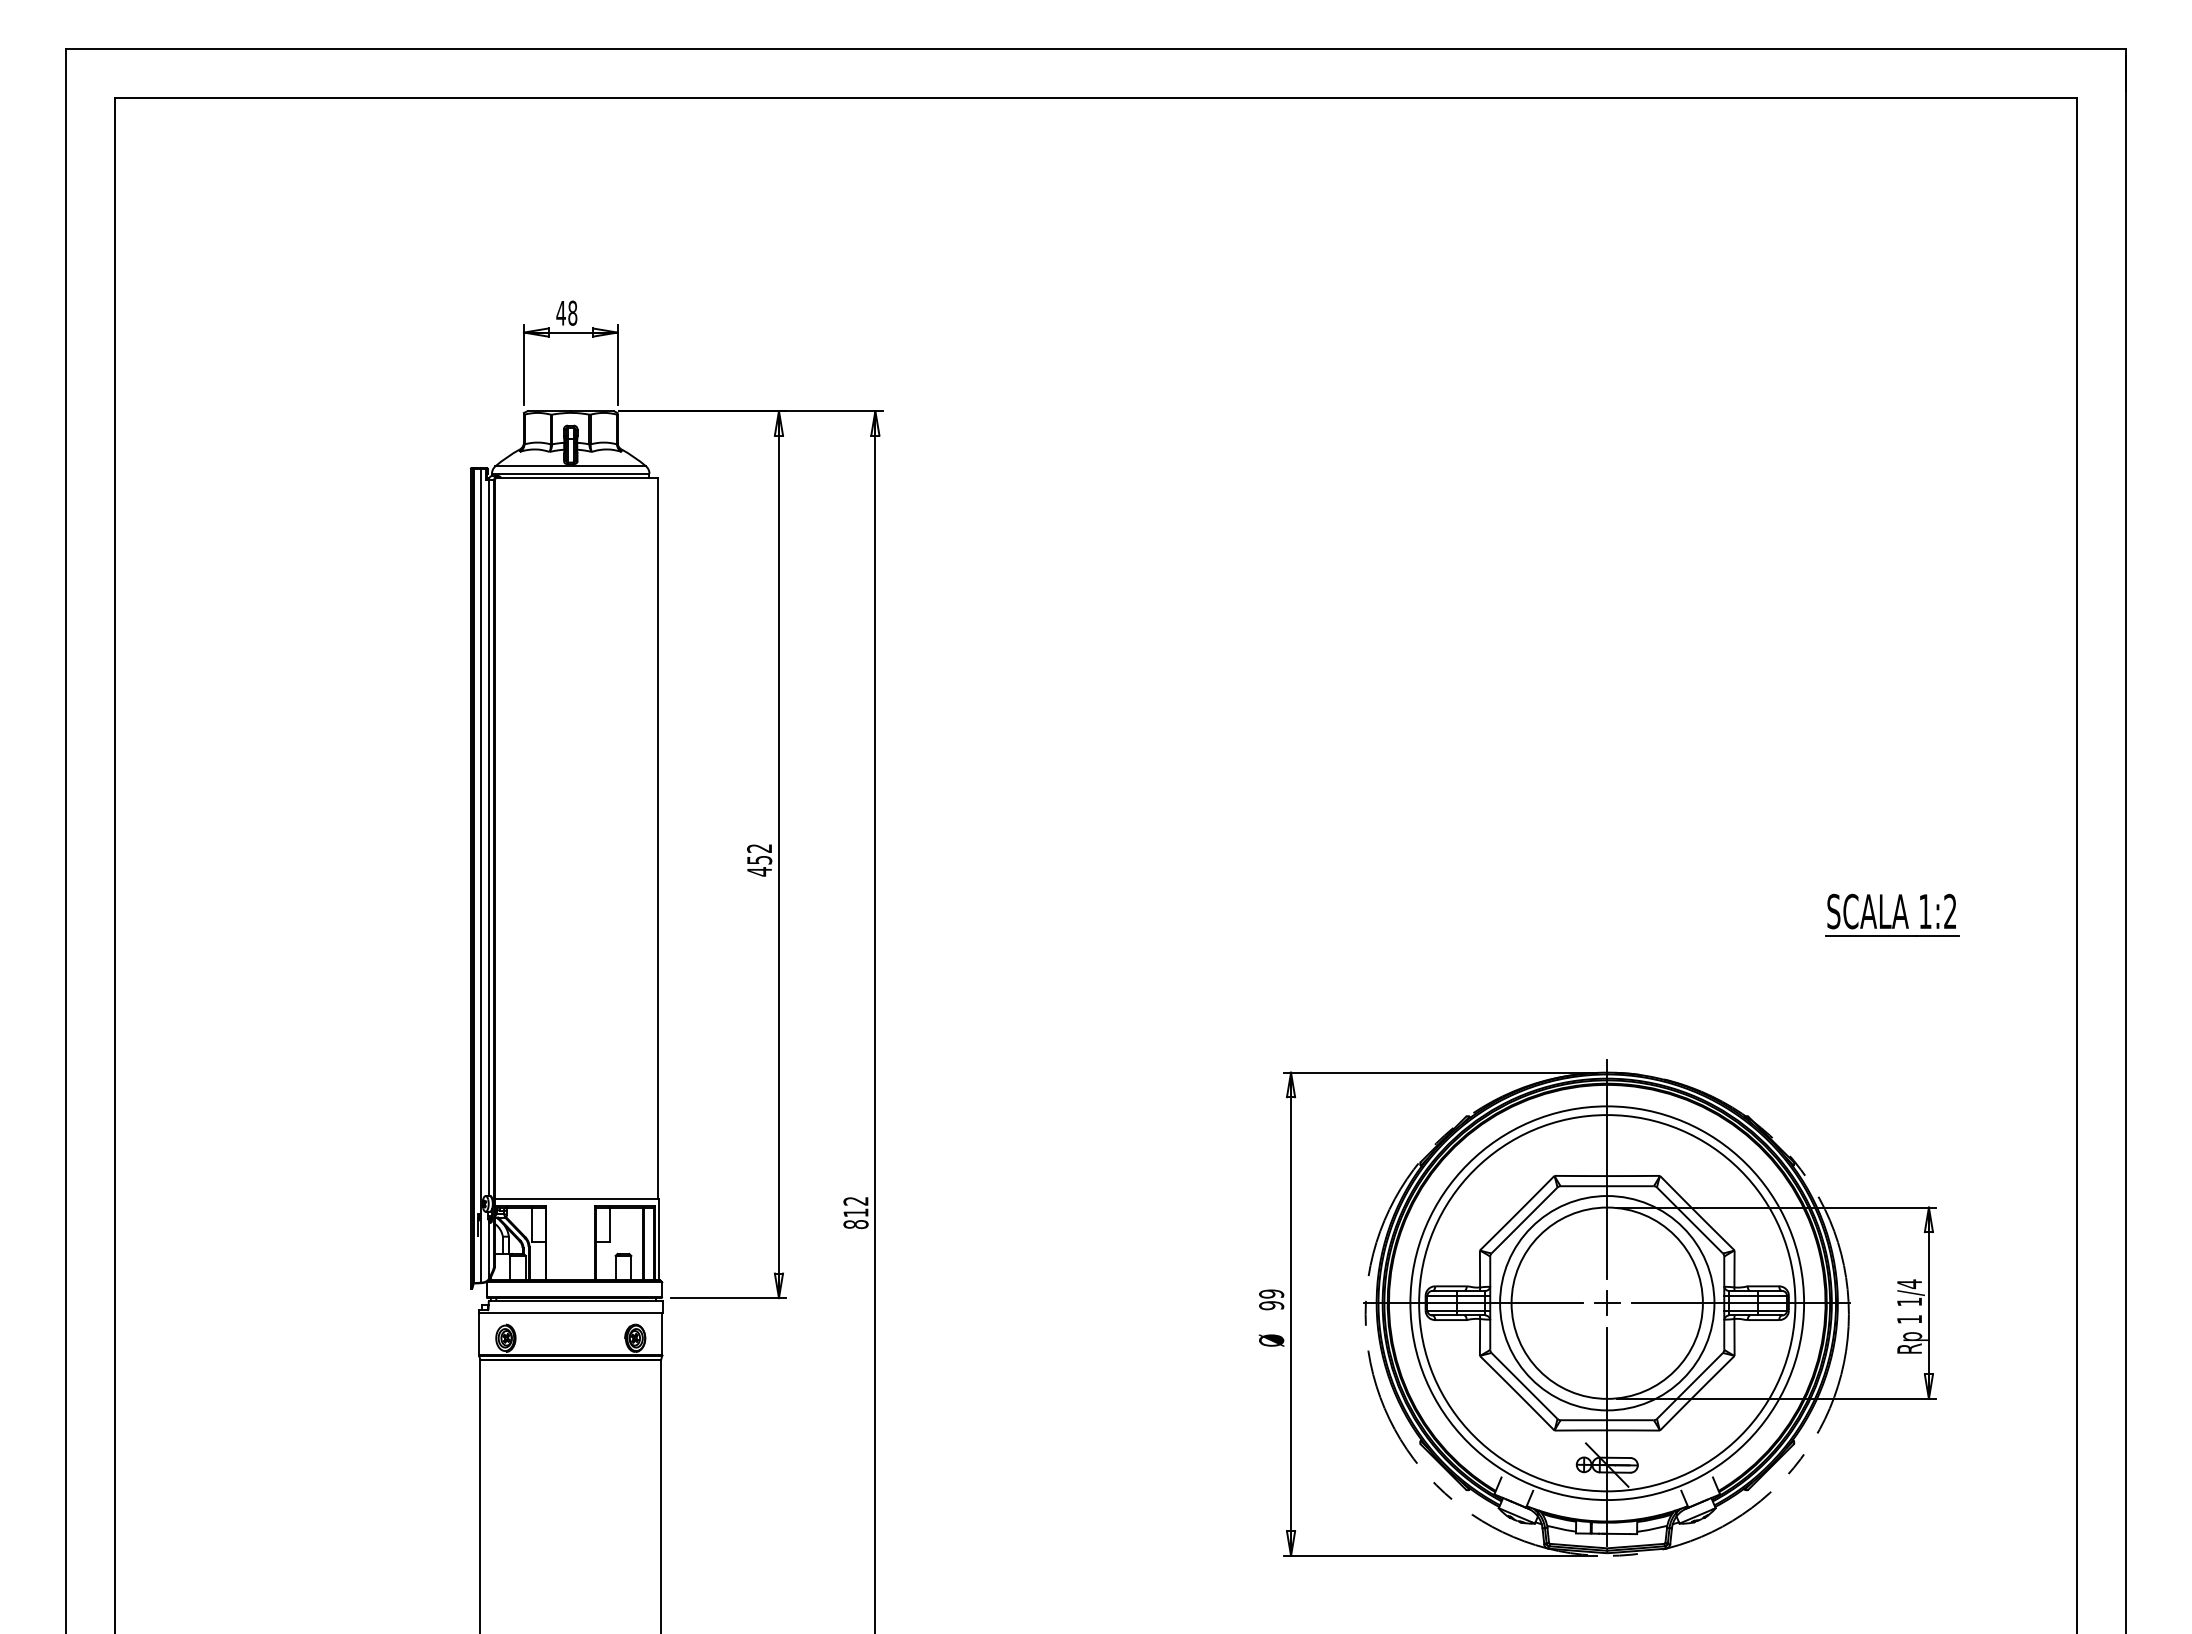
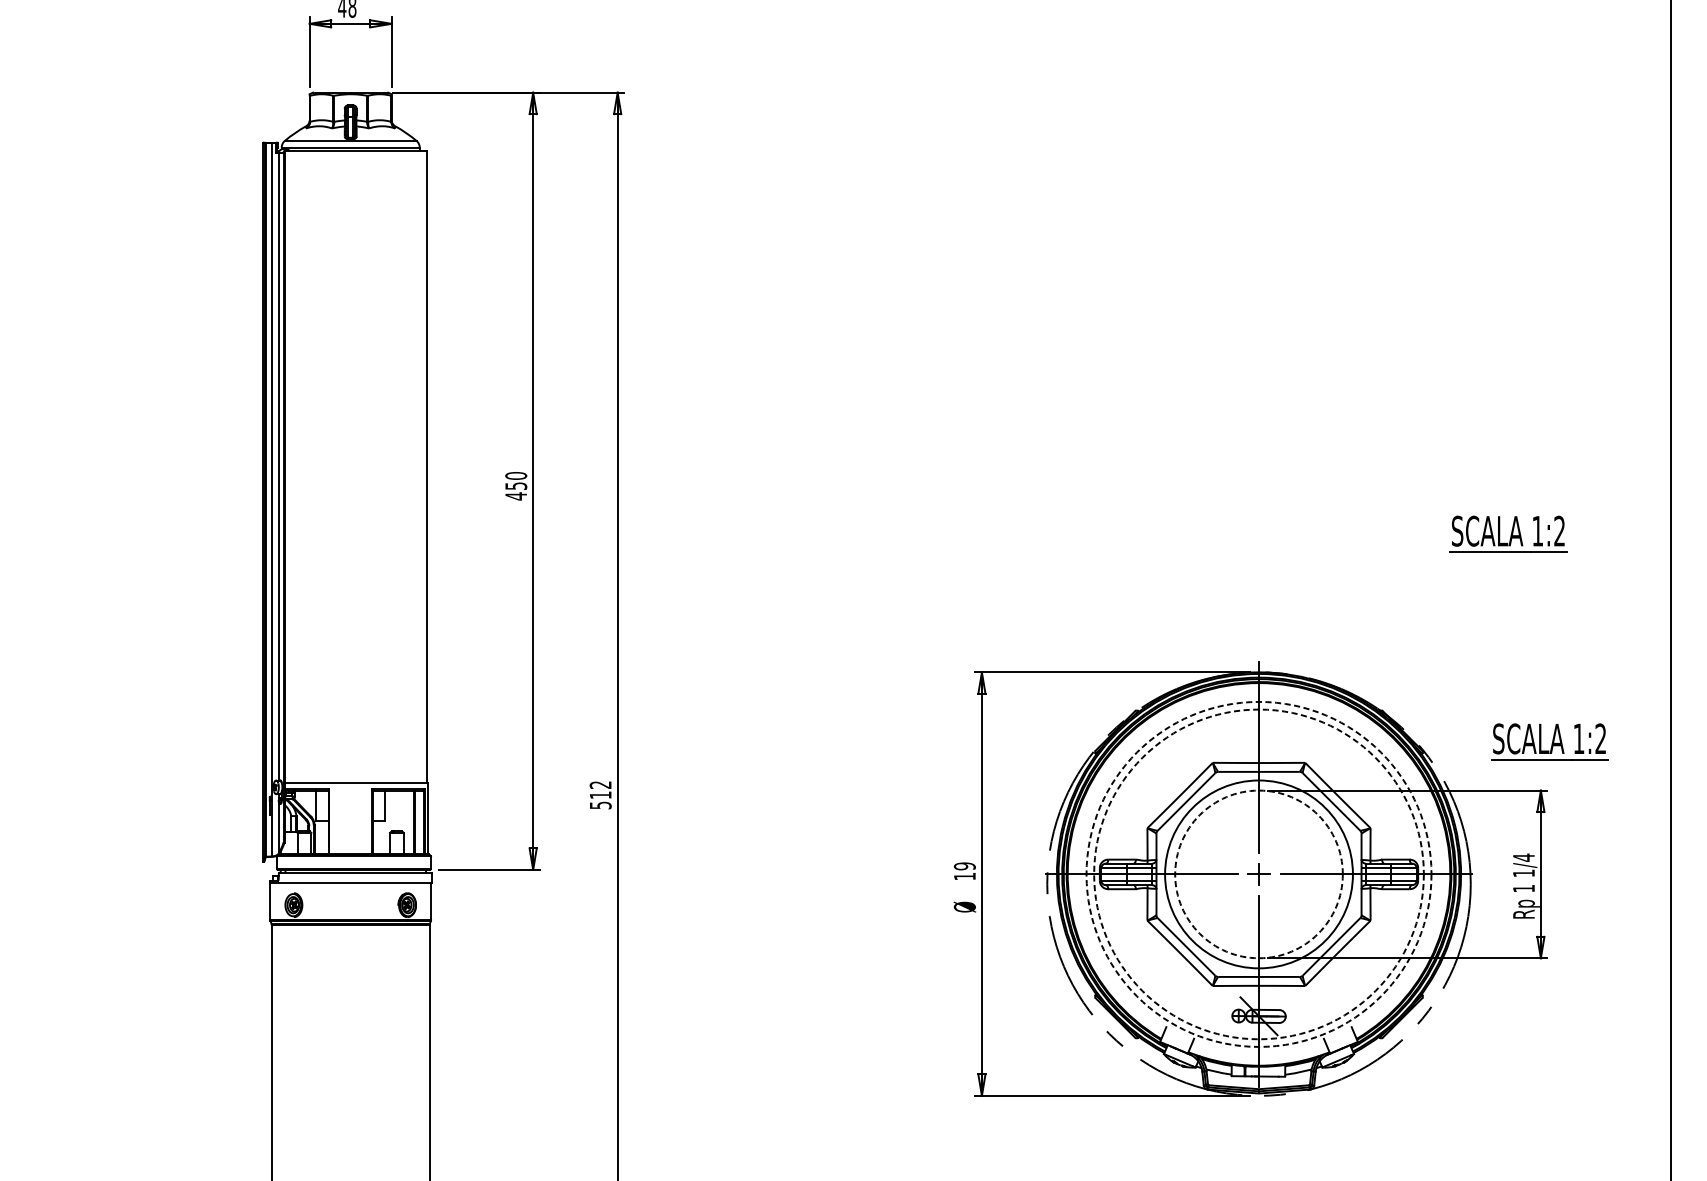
text: (759, 848) -> (516, 475), 452 -> 450
part: (1939, 1151) -> (1550, 741), added
text: (855, 1224) -> (600, 805), 812 -> 512
circle: (1606, 1302) -> (1258, 873), solid -> dashed
circle: (1607, 1303) -> (1259, 874), solid -> dashed
circle: (1607, 1303) -> (1259, 874), solid -> dashed
text: (1271, 1305) -> (964, 876), 99 -> 19

